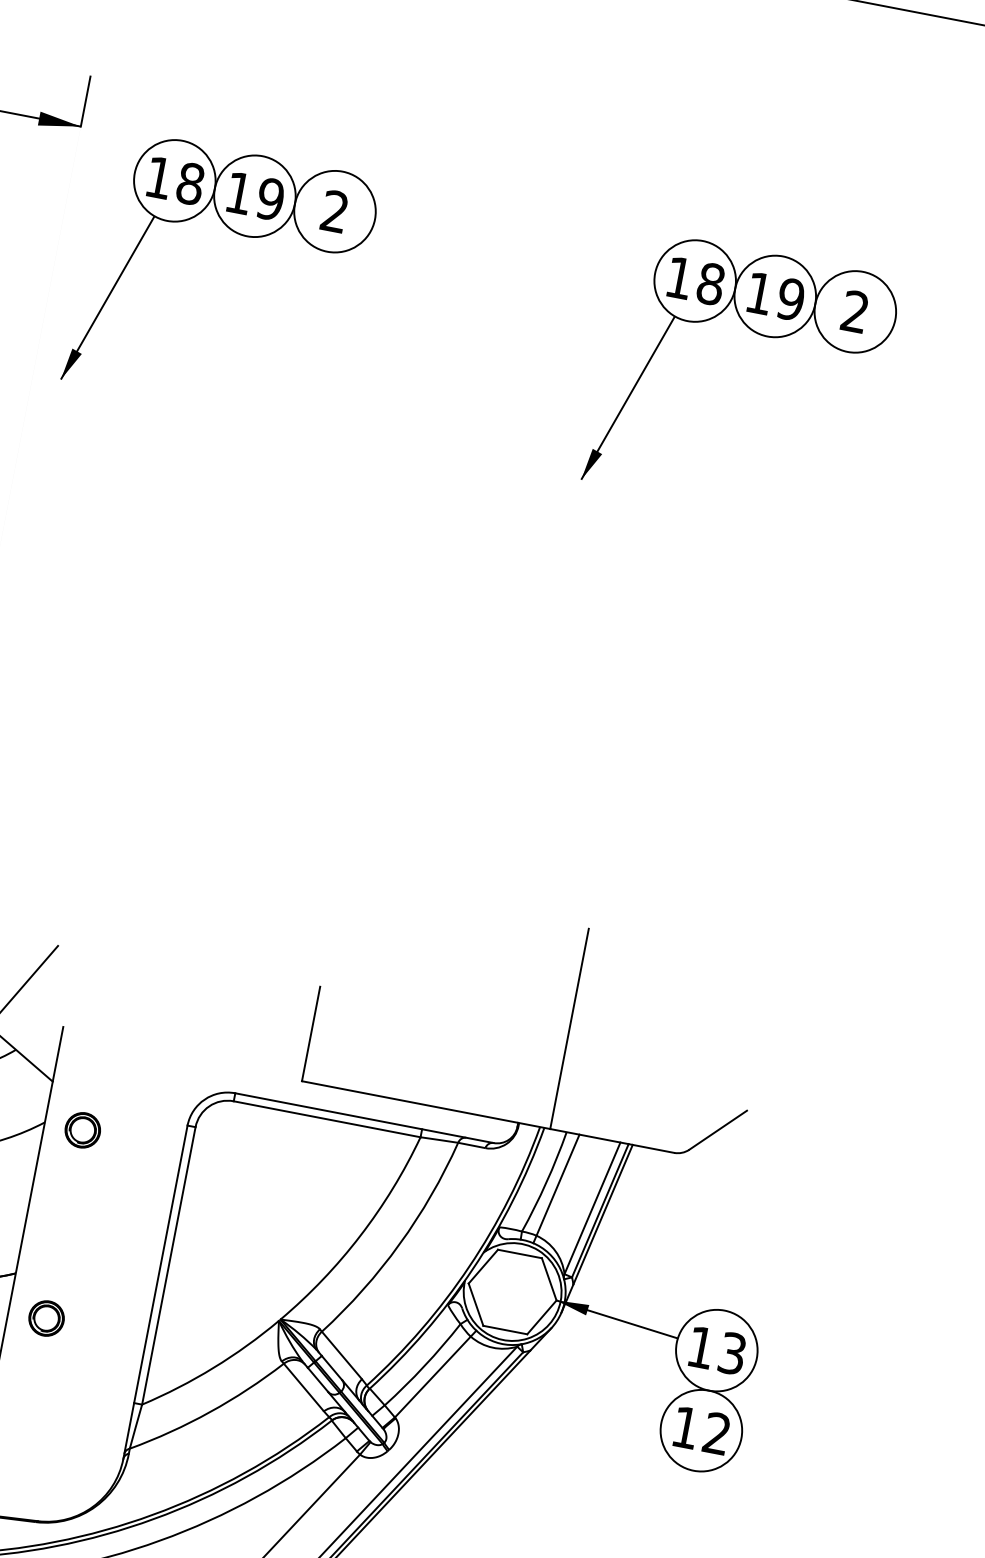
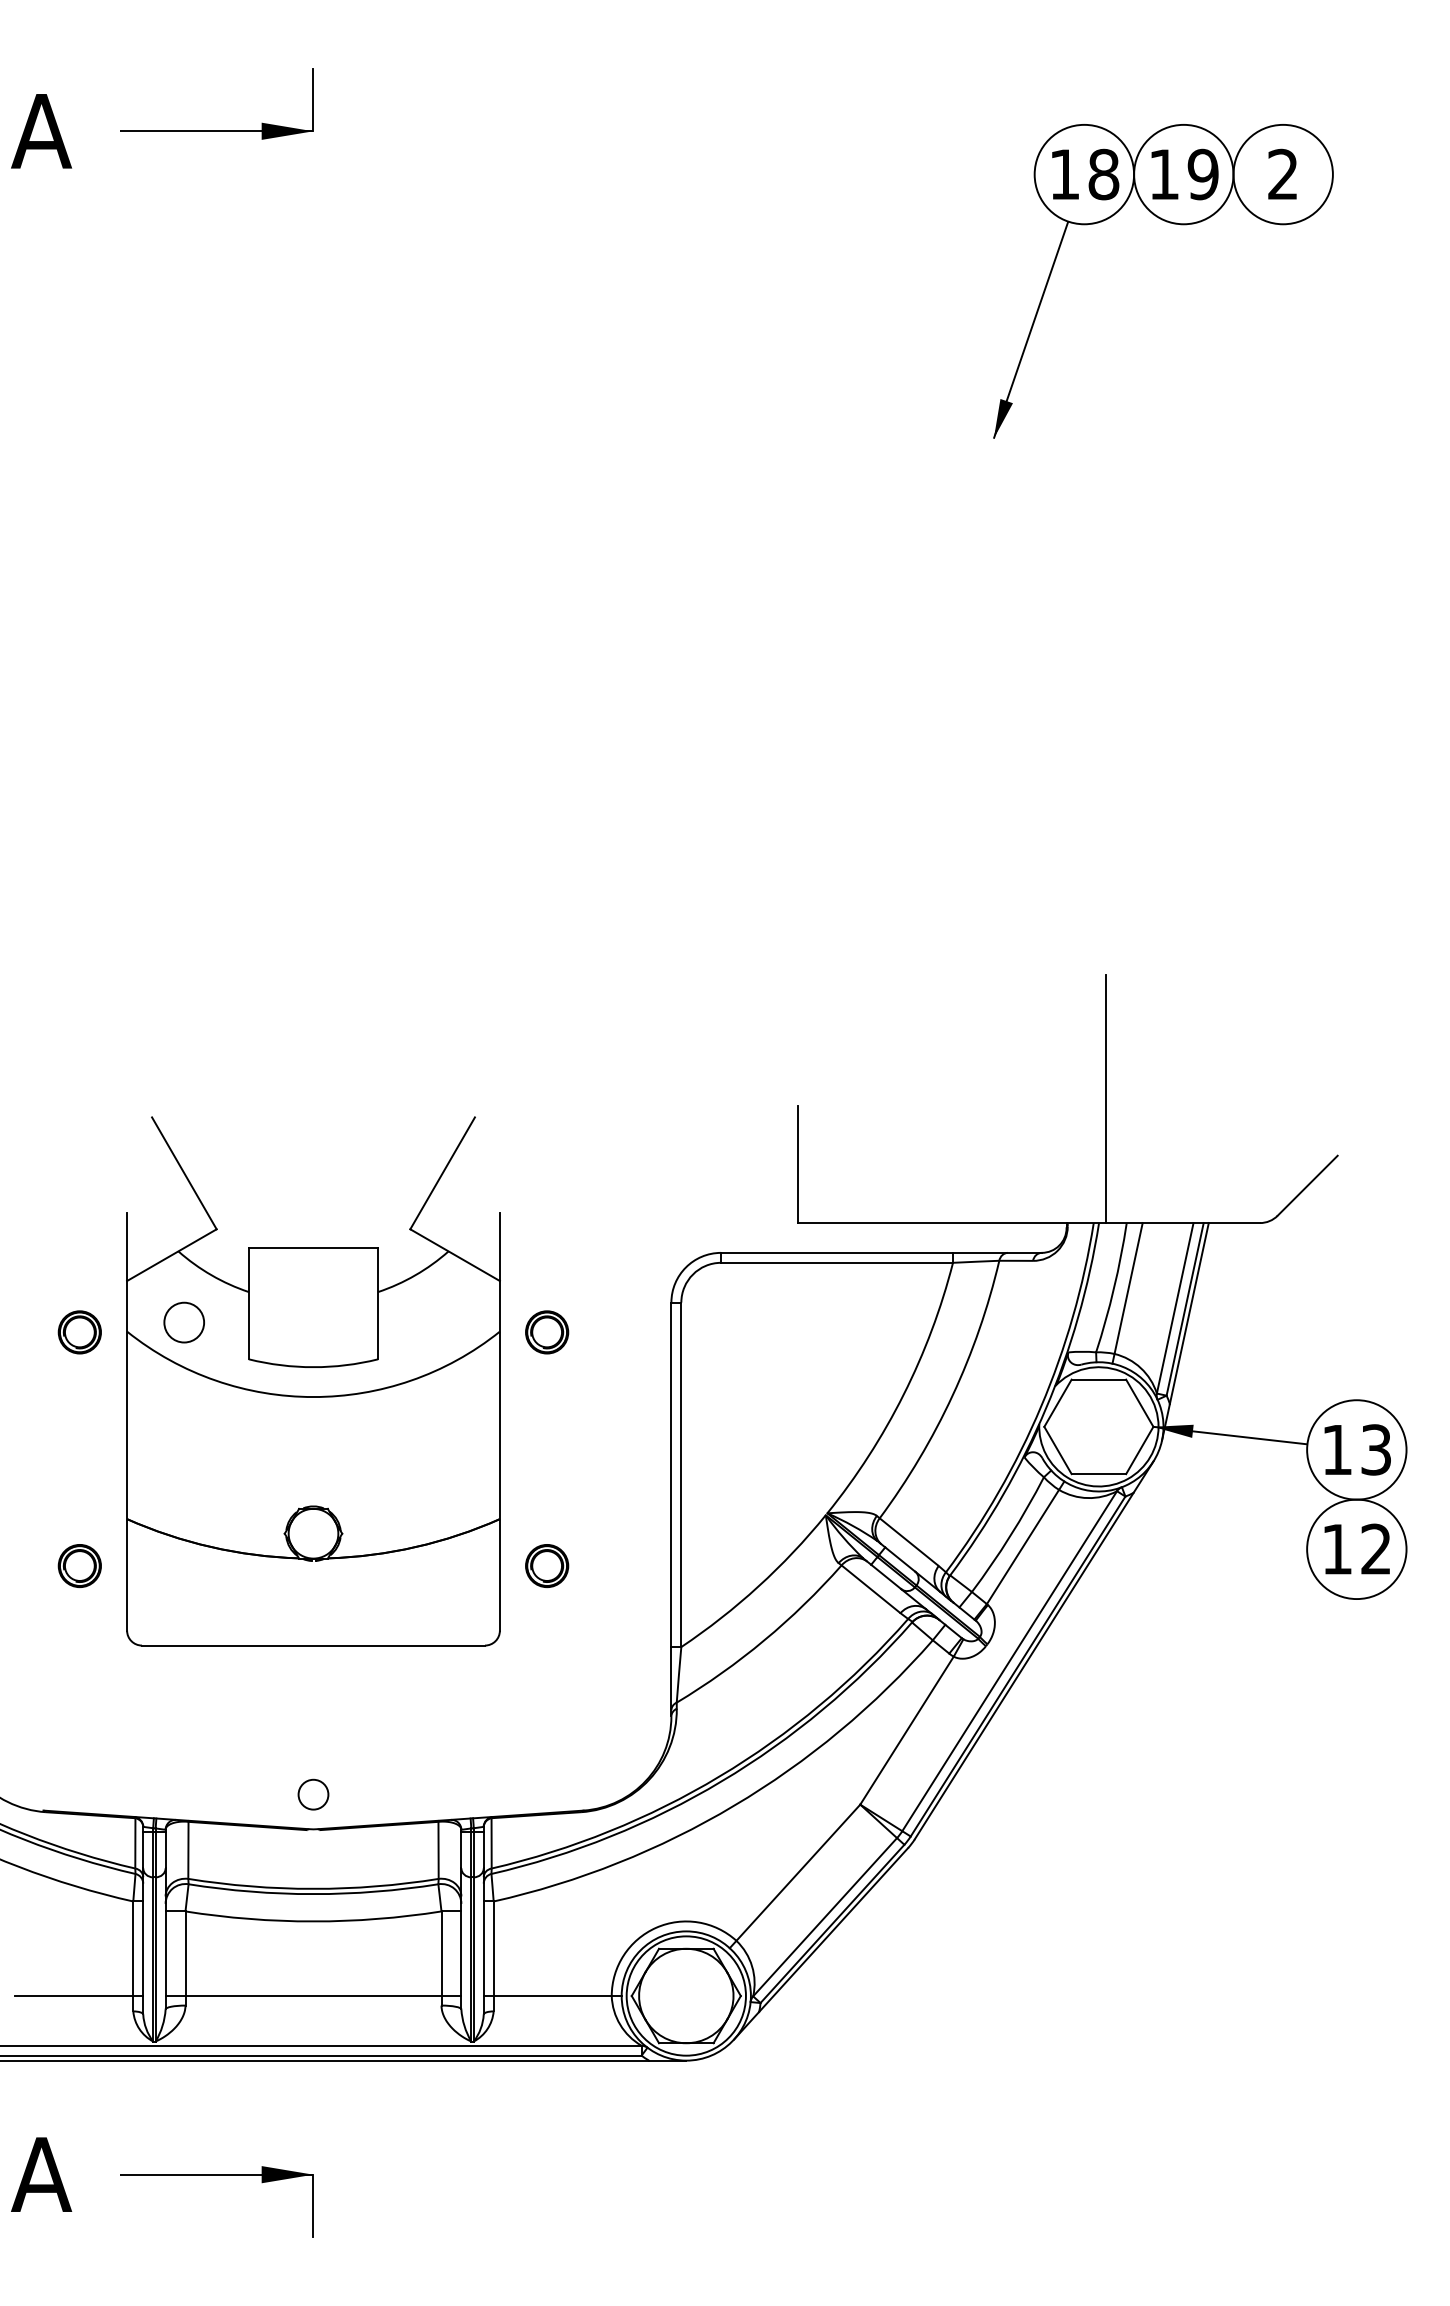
part: (238, 234) -> (527, 224), removed

